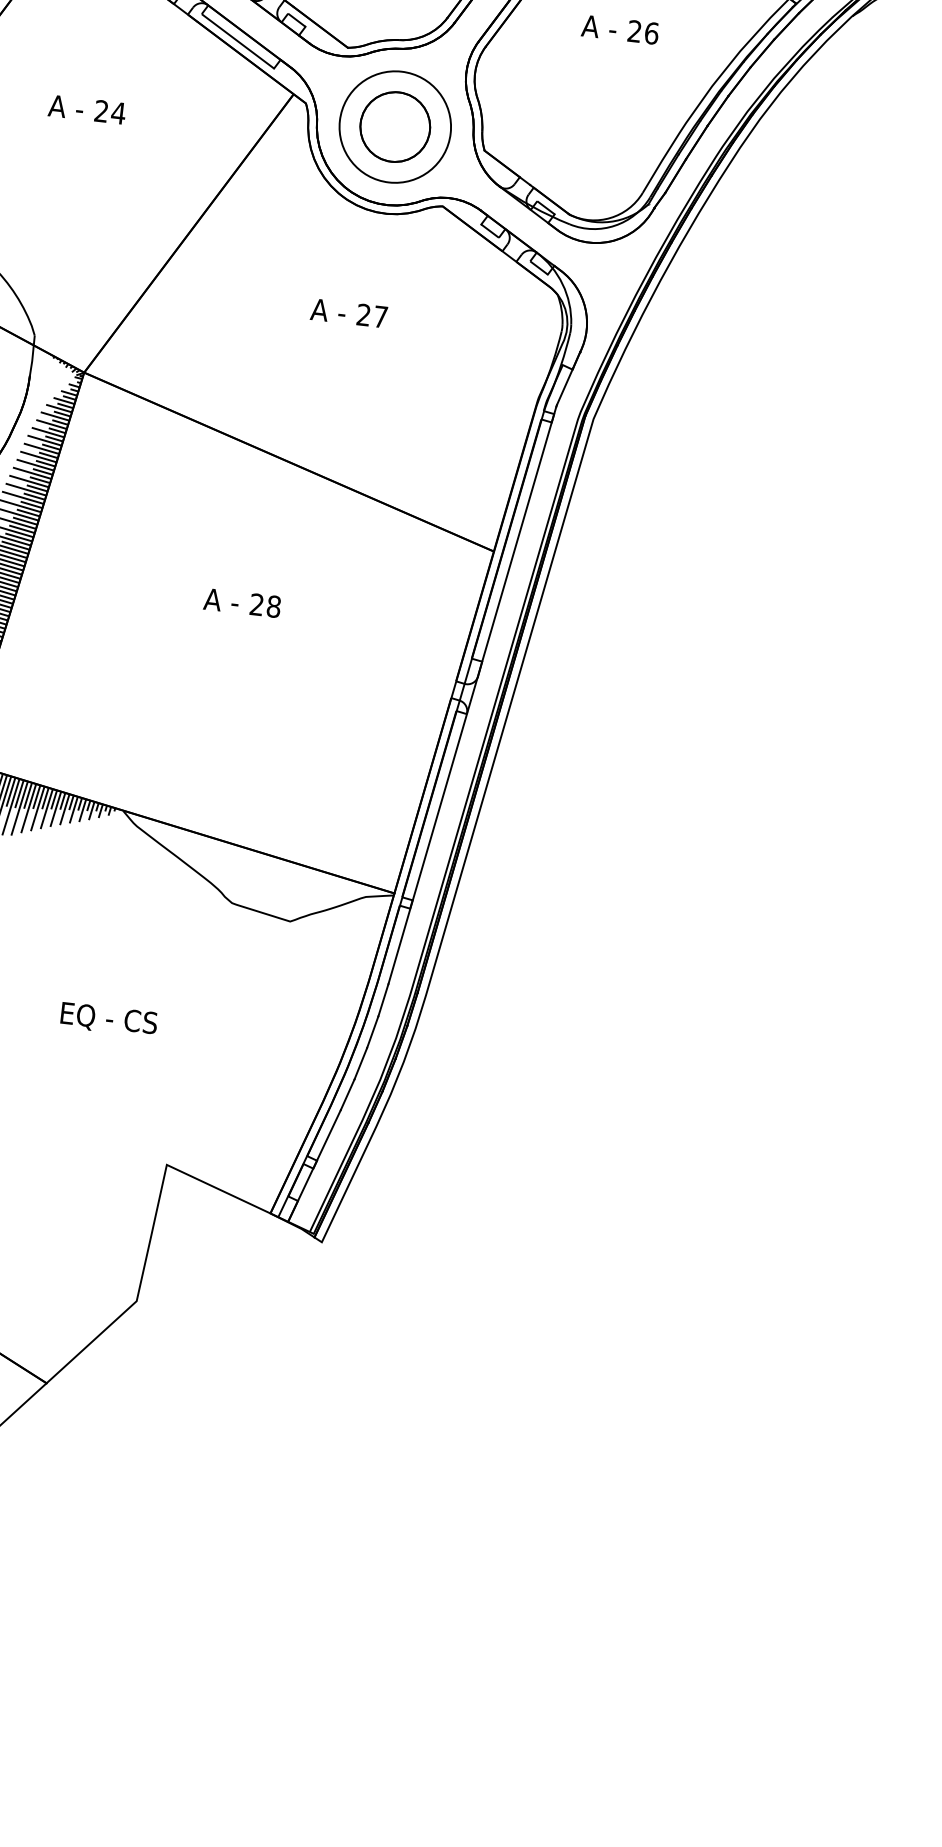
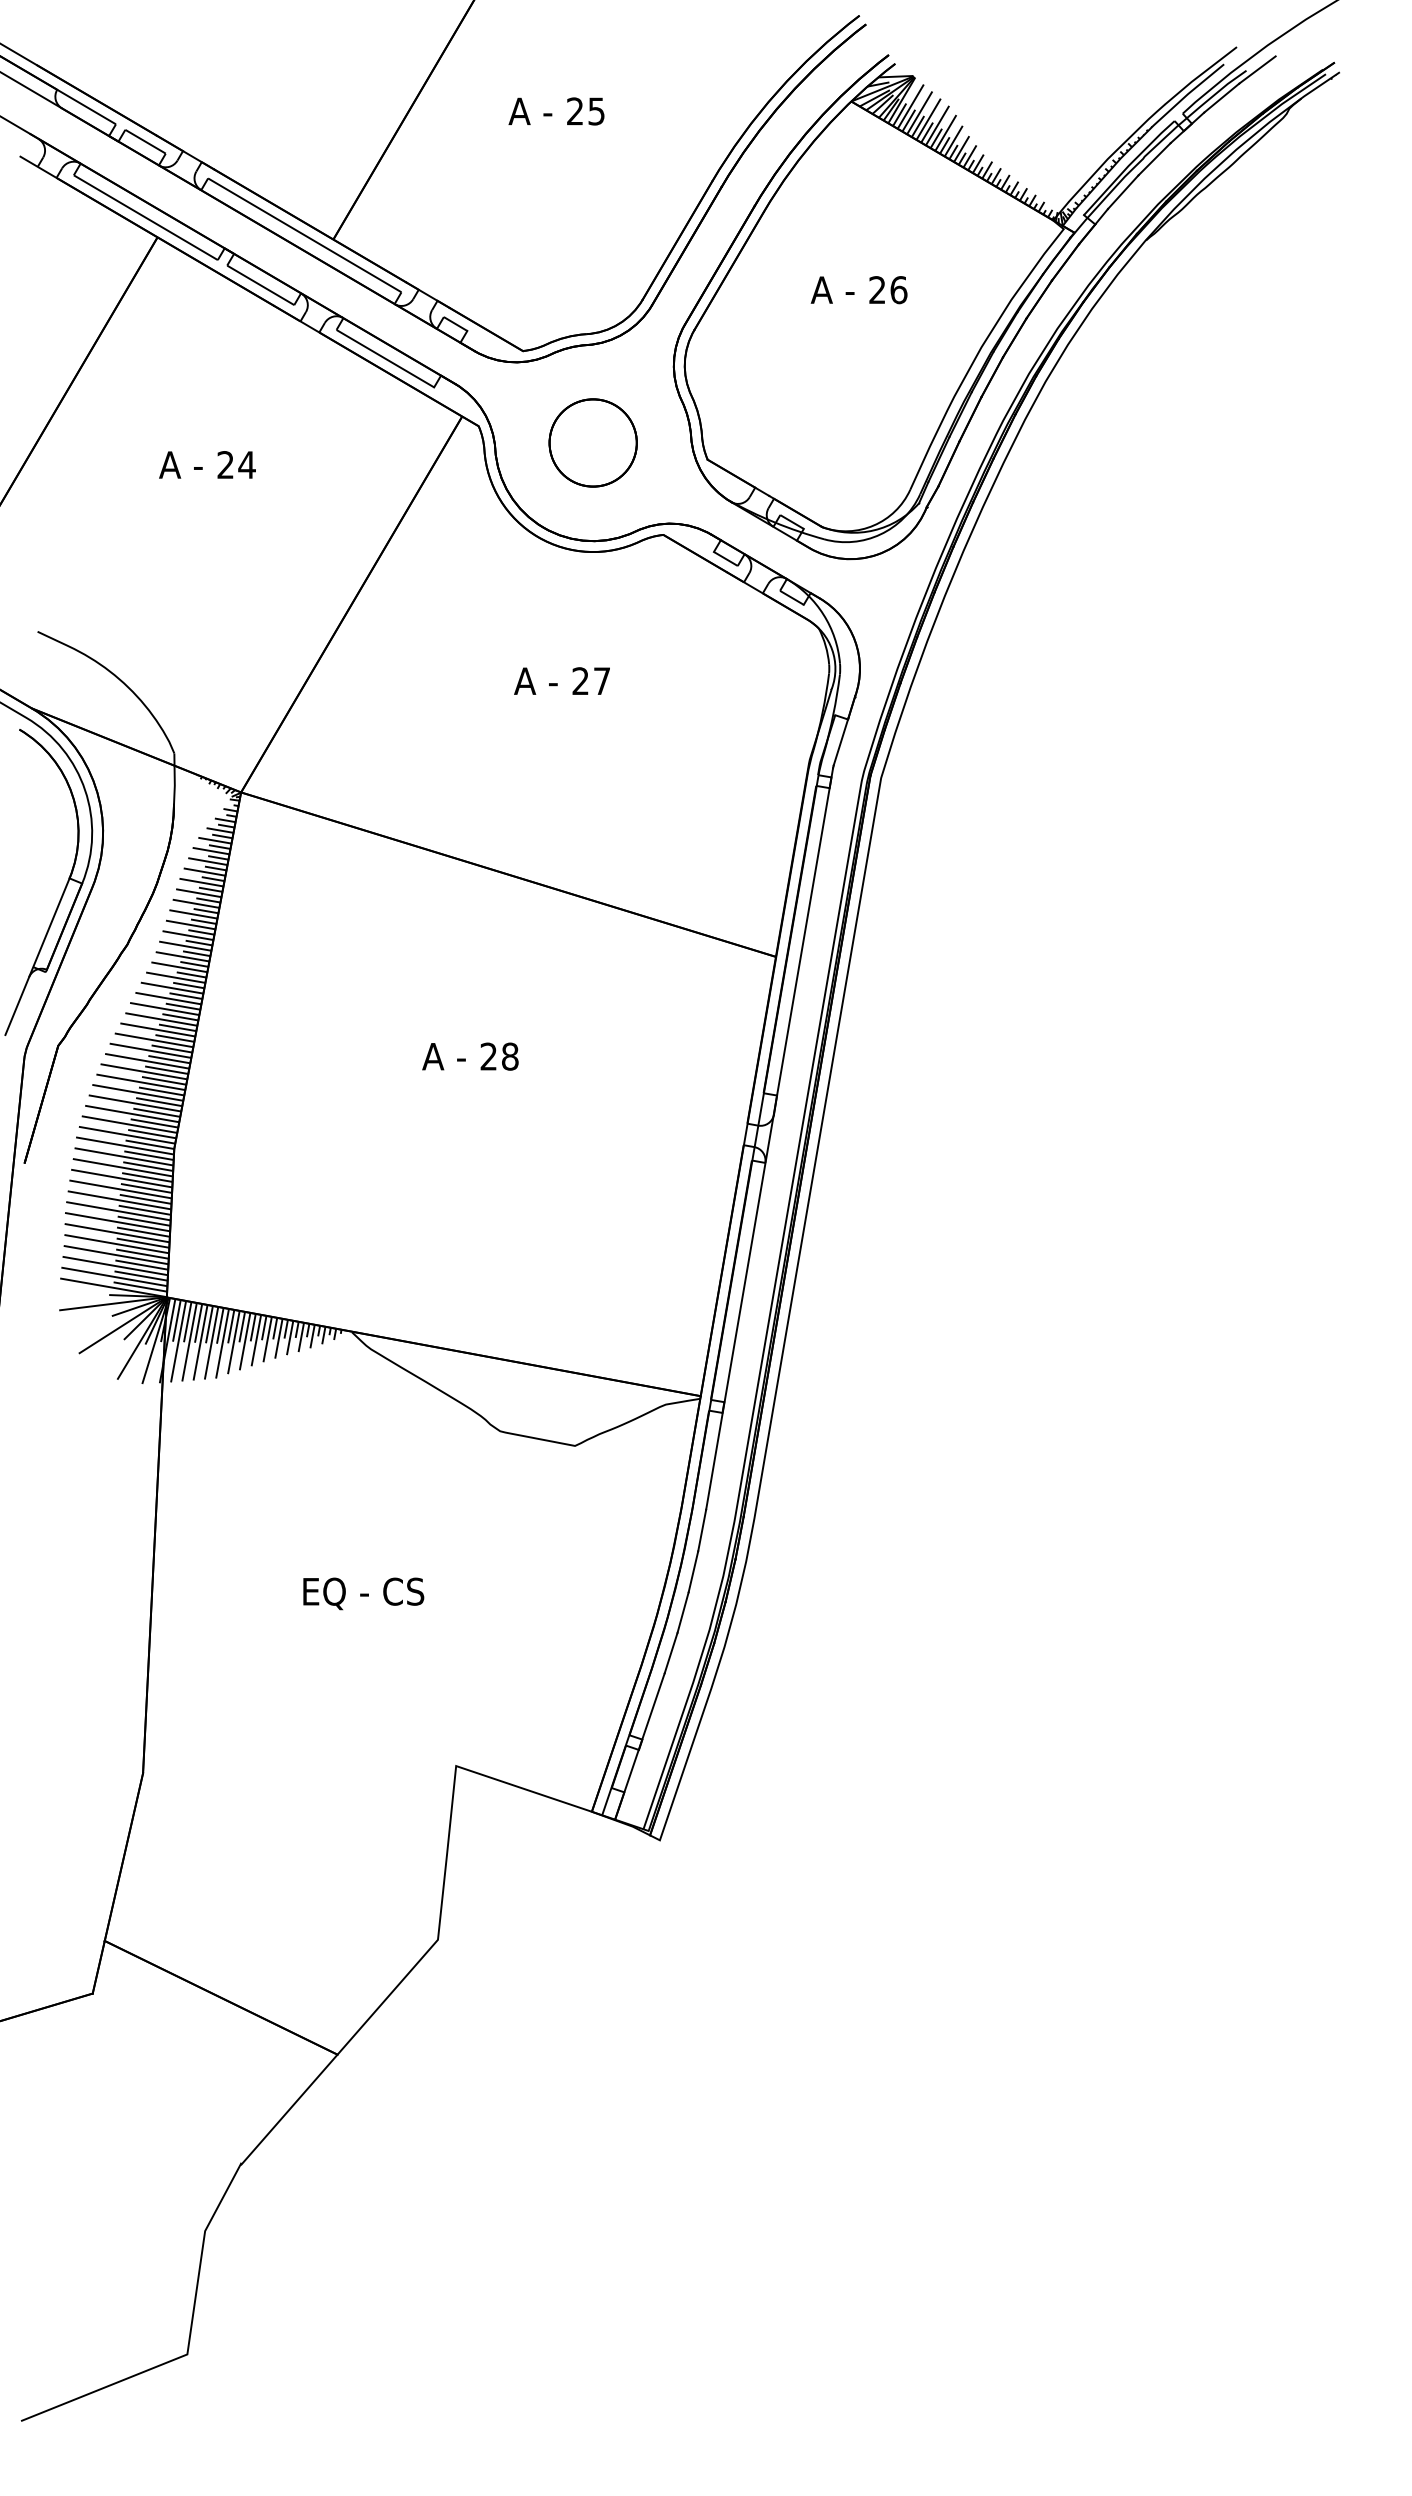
circle: (394, 126) -> (592, 442), size x0.62

